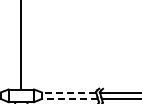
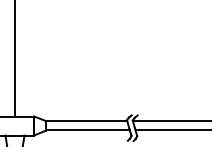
line: (68, 92) -> (85, 120), dashed -> solid
line: (69, 98) -> (87, 129), dashed -> solid

